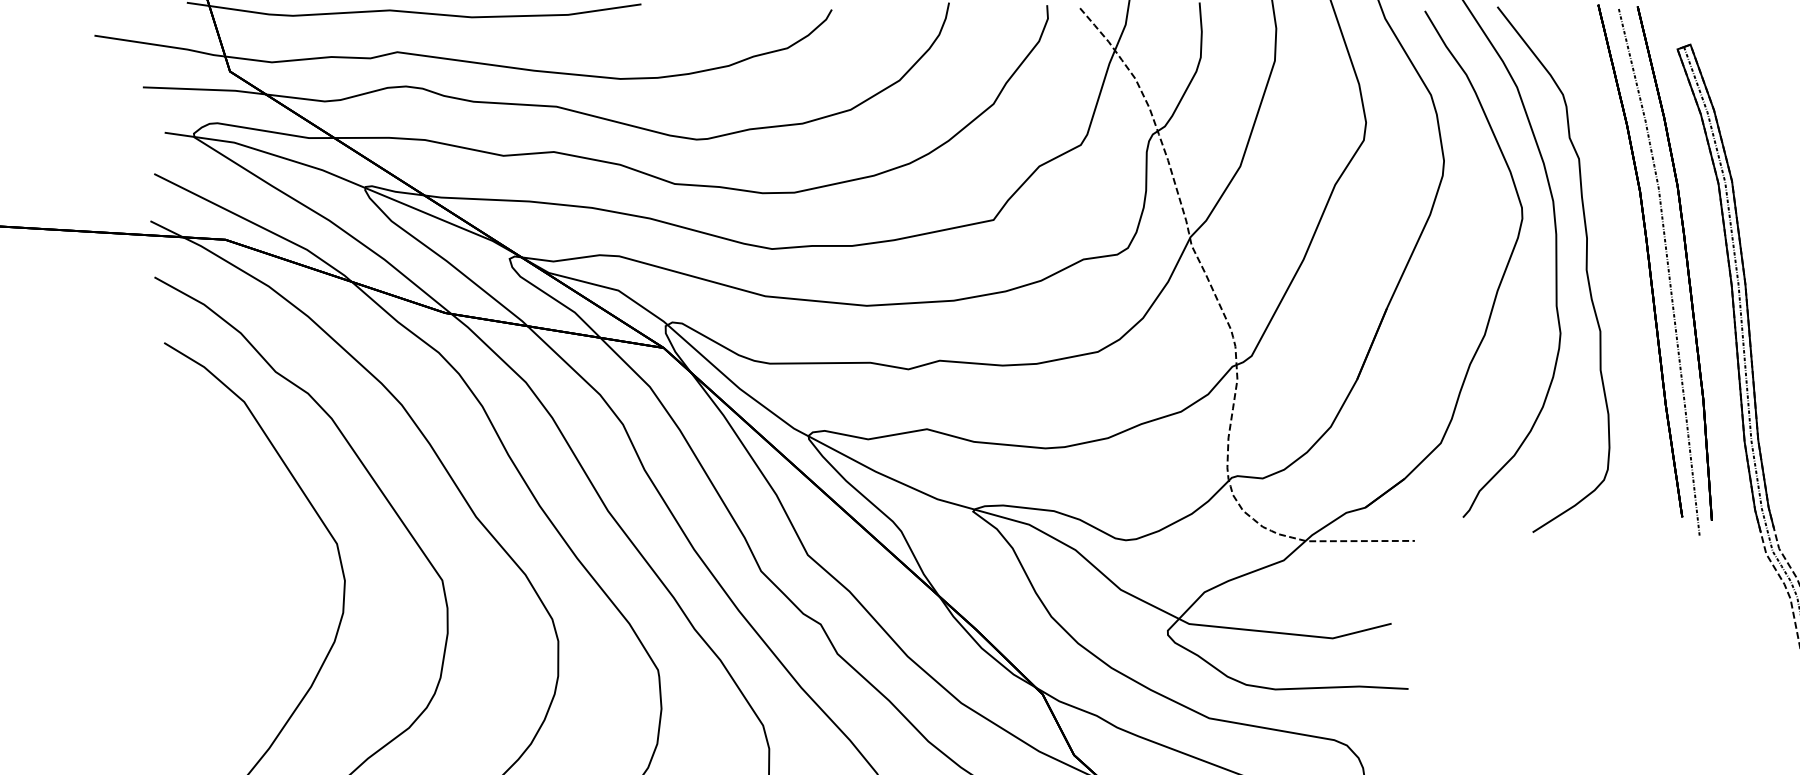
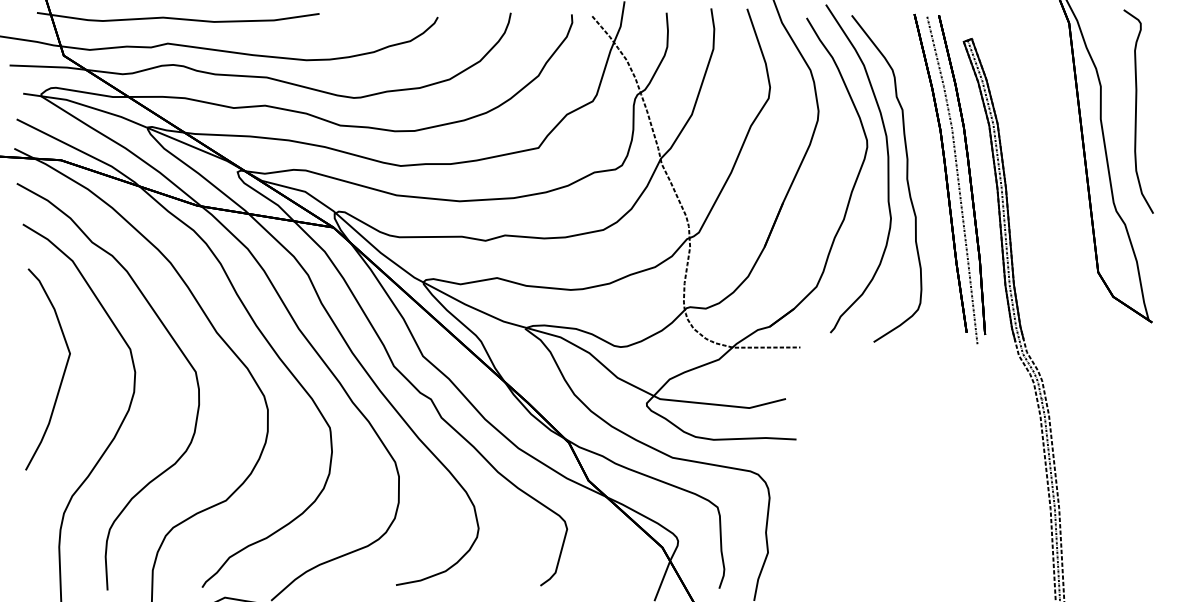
part: (227, 584) -> (62, 374), added

